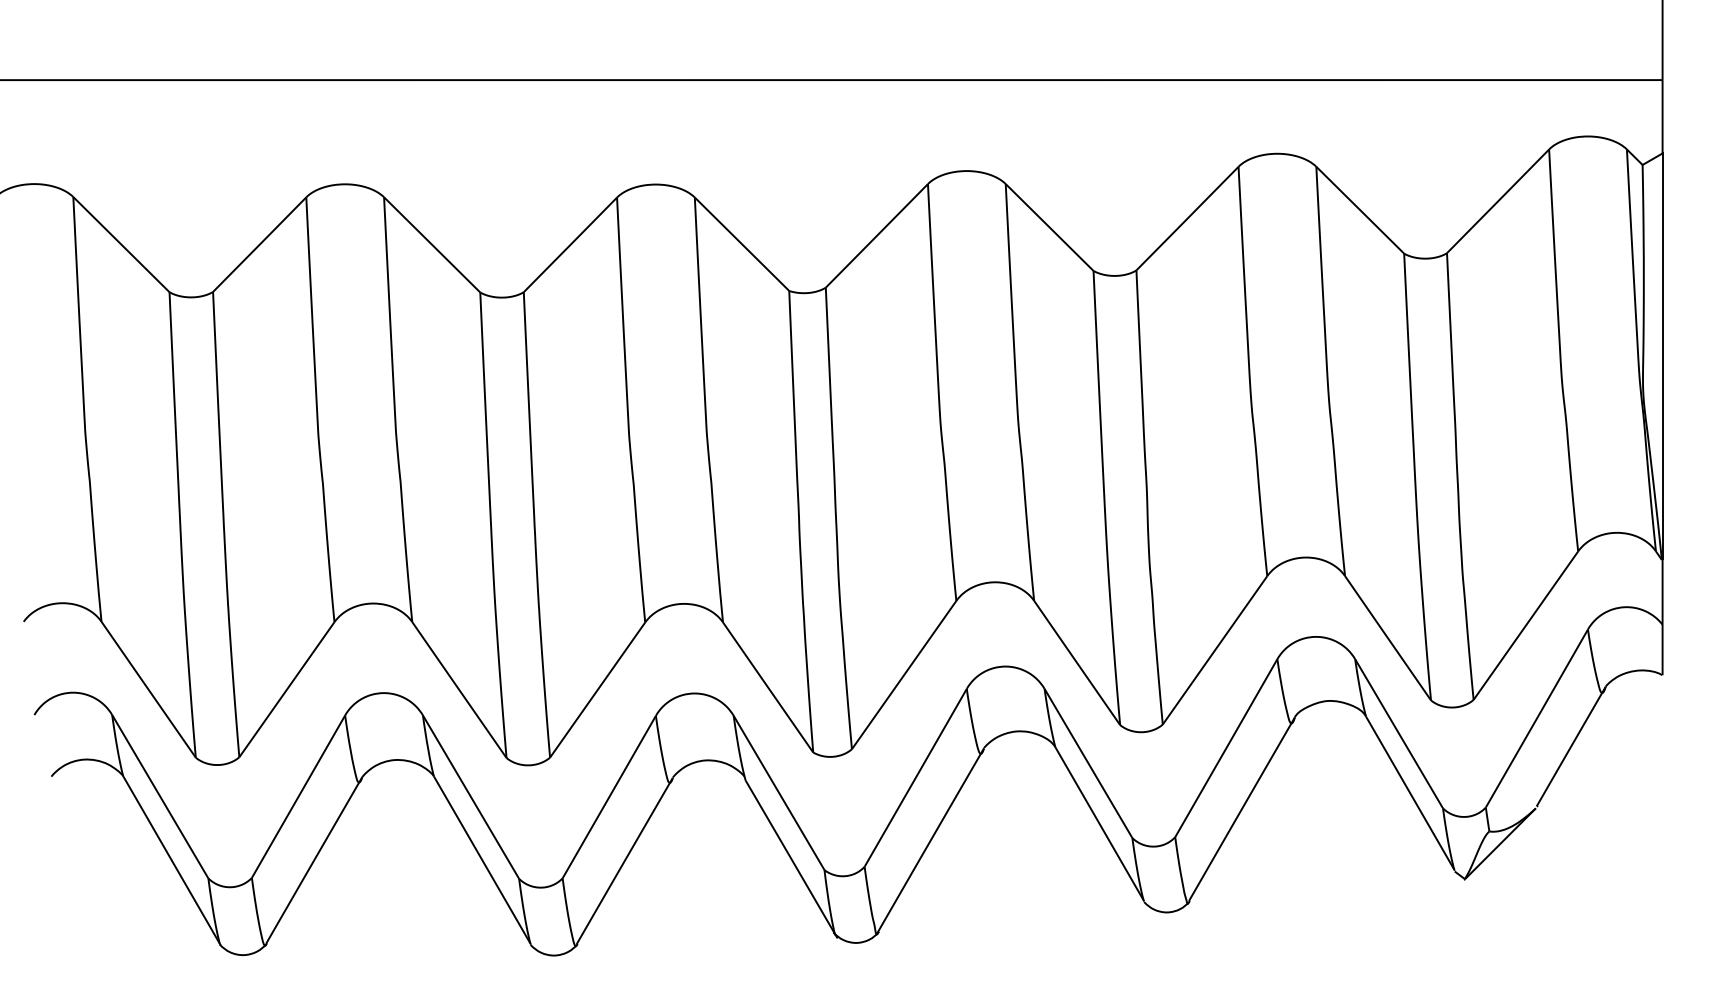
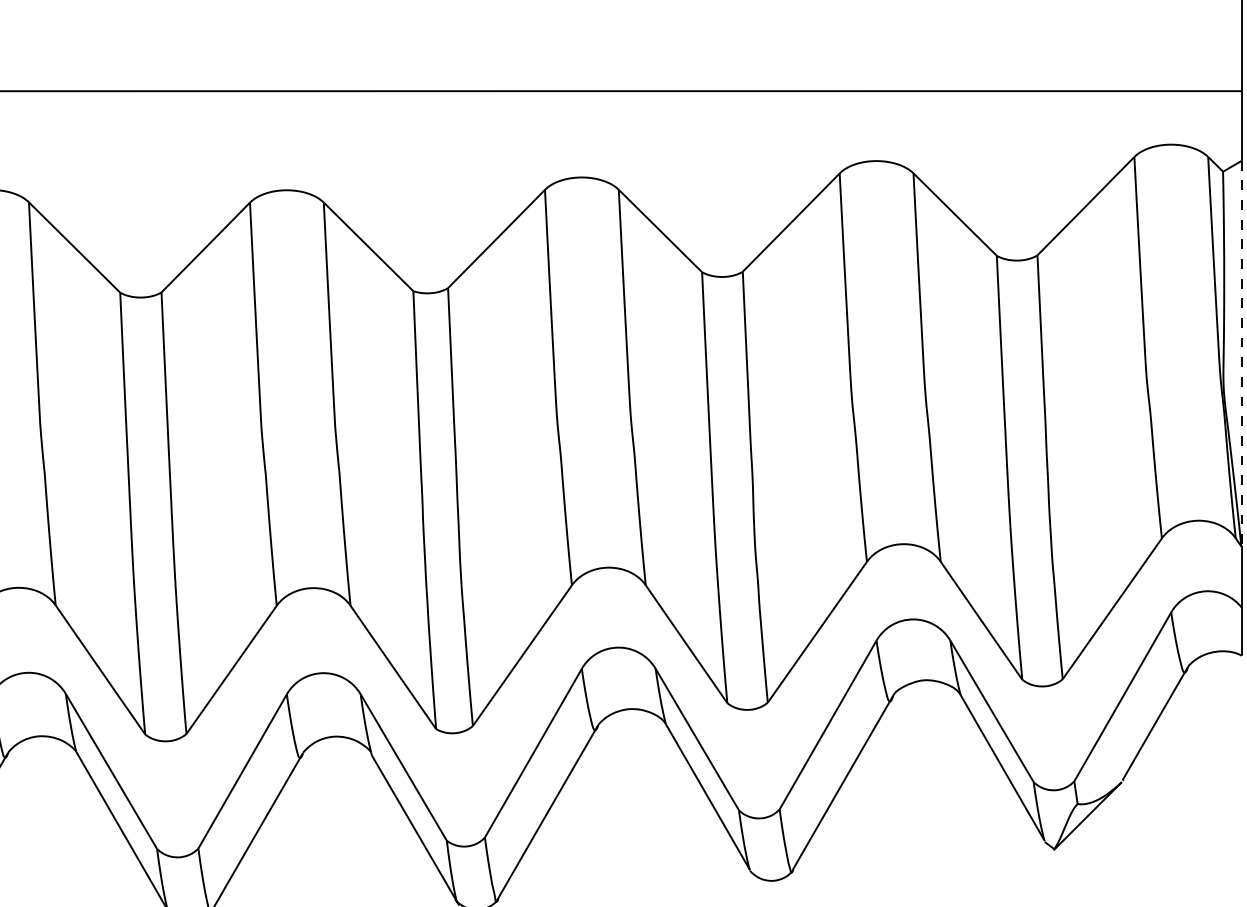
line: (1662, 356) -> (1241, 353), solid -> dashed

